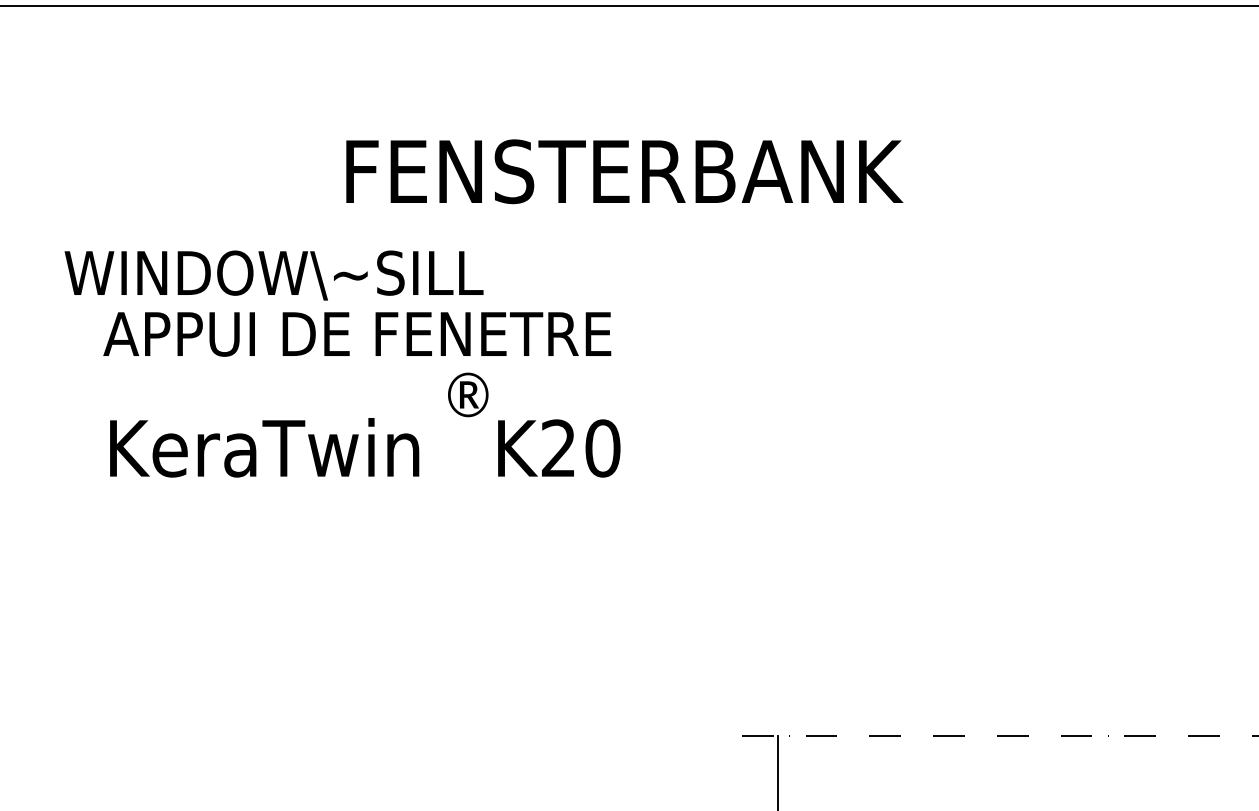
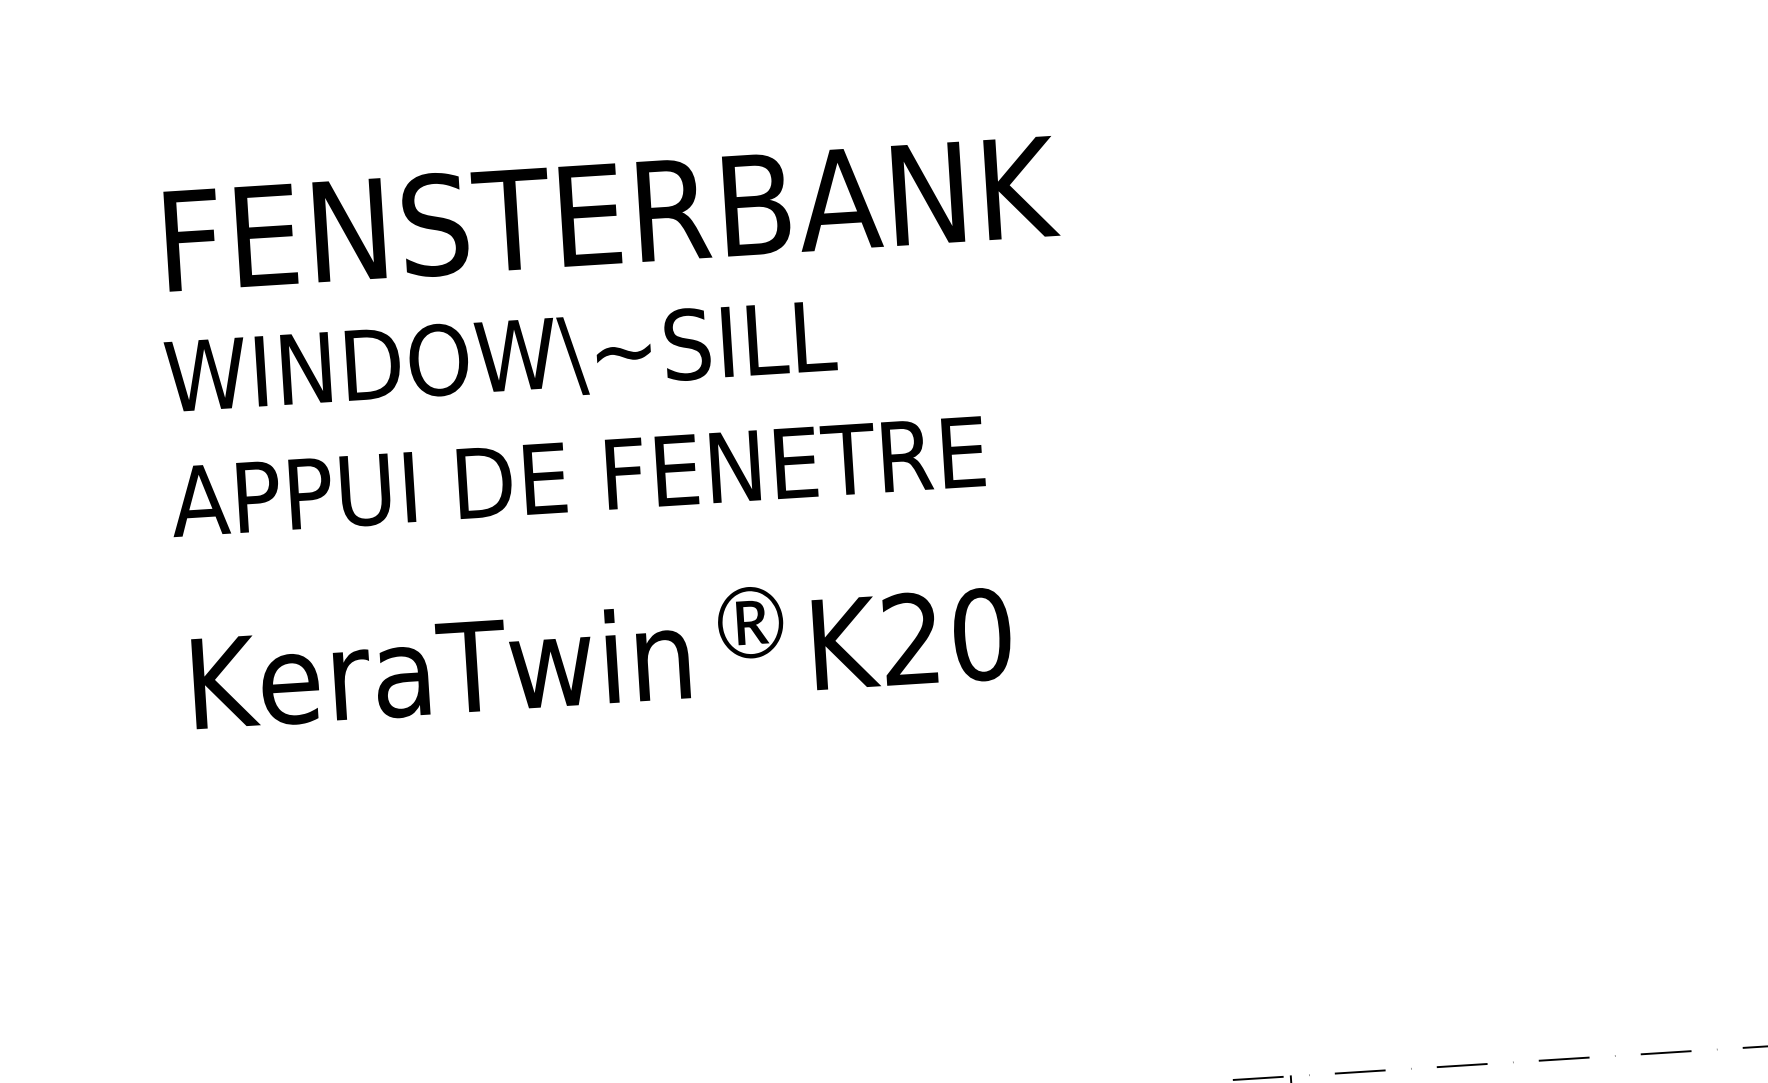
text: (624, 171) -> (611, 213), moved
text: (273, 275) -> (500, 360), moved
text: (468, 394) -> (750, 621), moved

